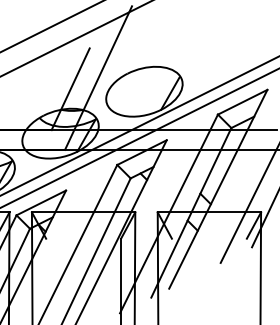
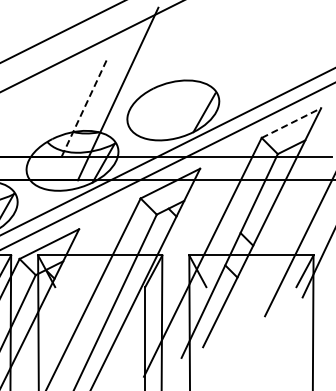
line: (70, 89) -> (84, 107), solid -> dashed
line: (242, 101) -> (291, 122), solid -> dashed

